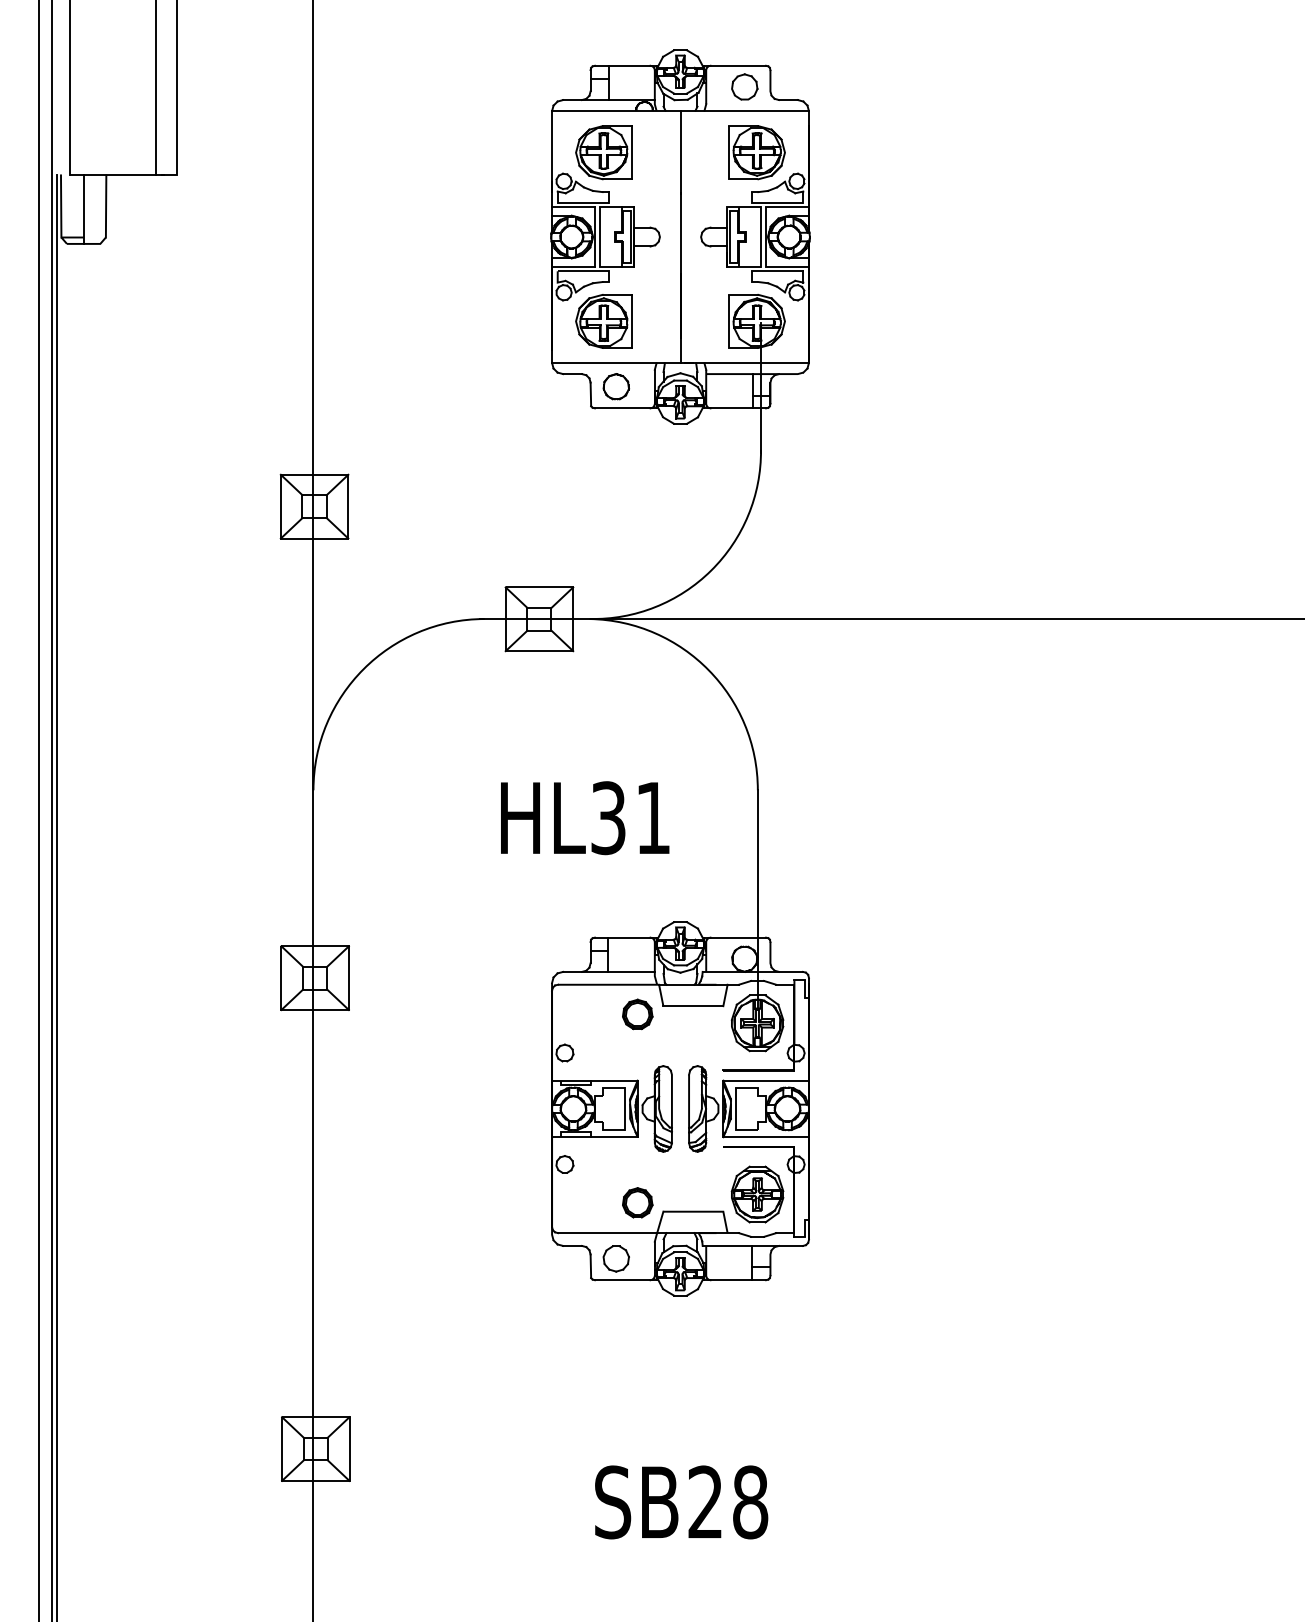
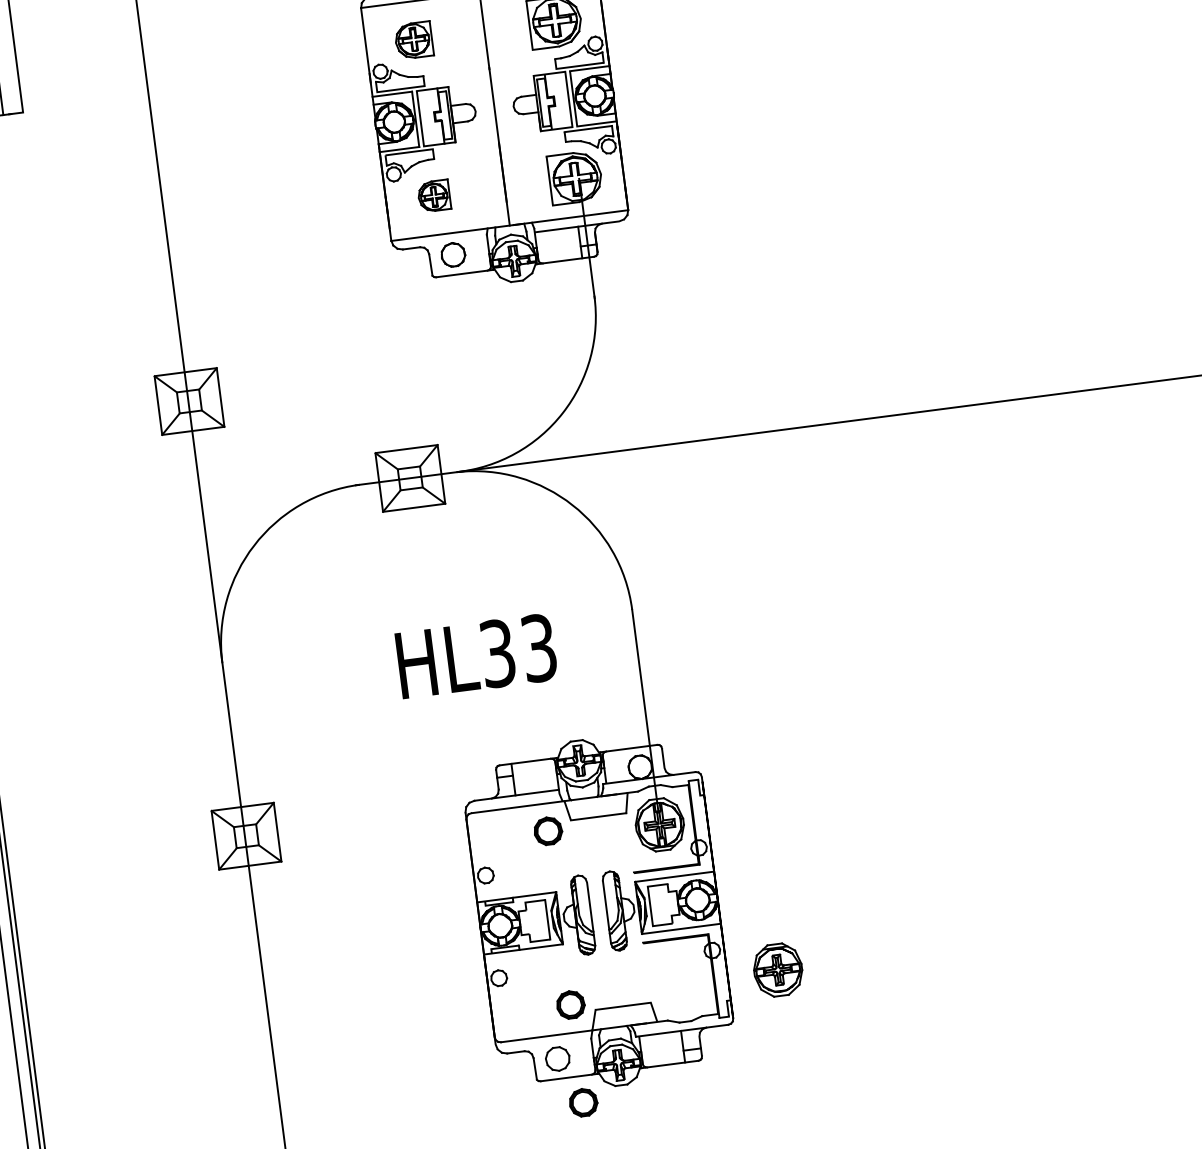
part: (603, 152) -> (413, 40), size x0.7
part: (603, 321) -> (433, 196), size x0.6
text: (653, 818) -> (539, 648), HL31 -> HL33
part: (757, 1194) -> (778, 970), moved
part: (637, 1308) -> (583, 1102), added

